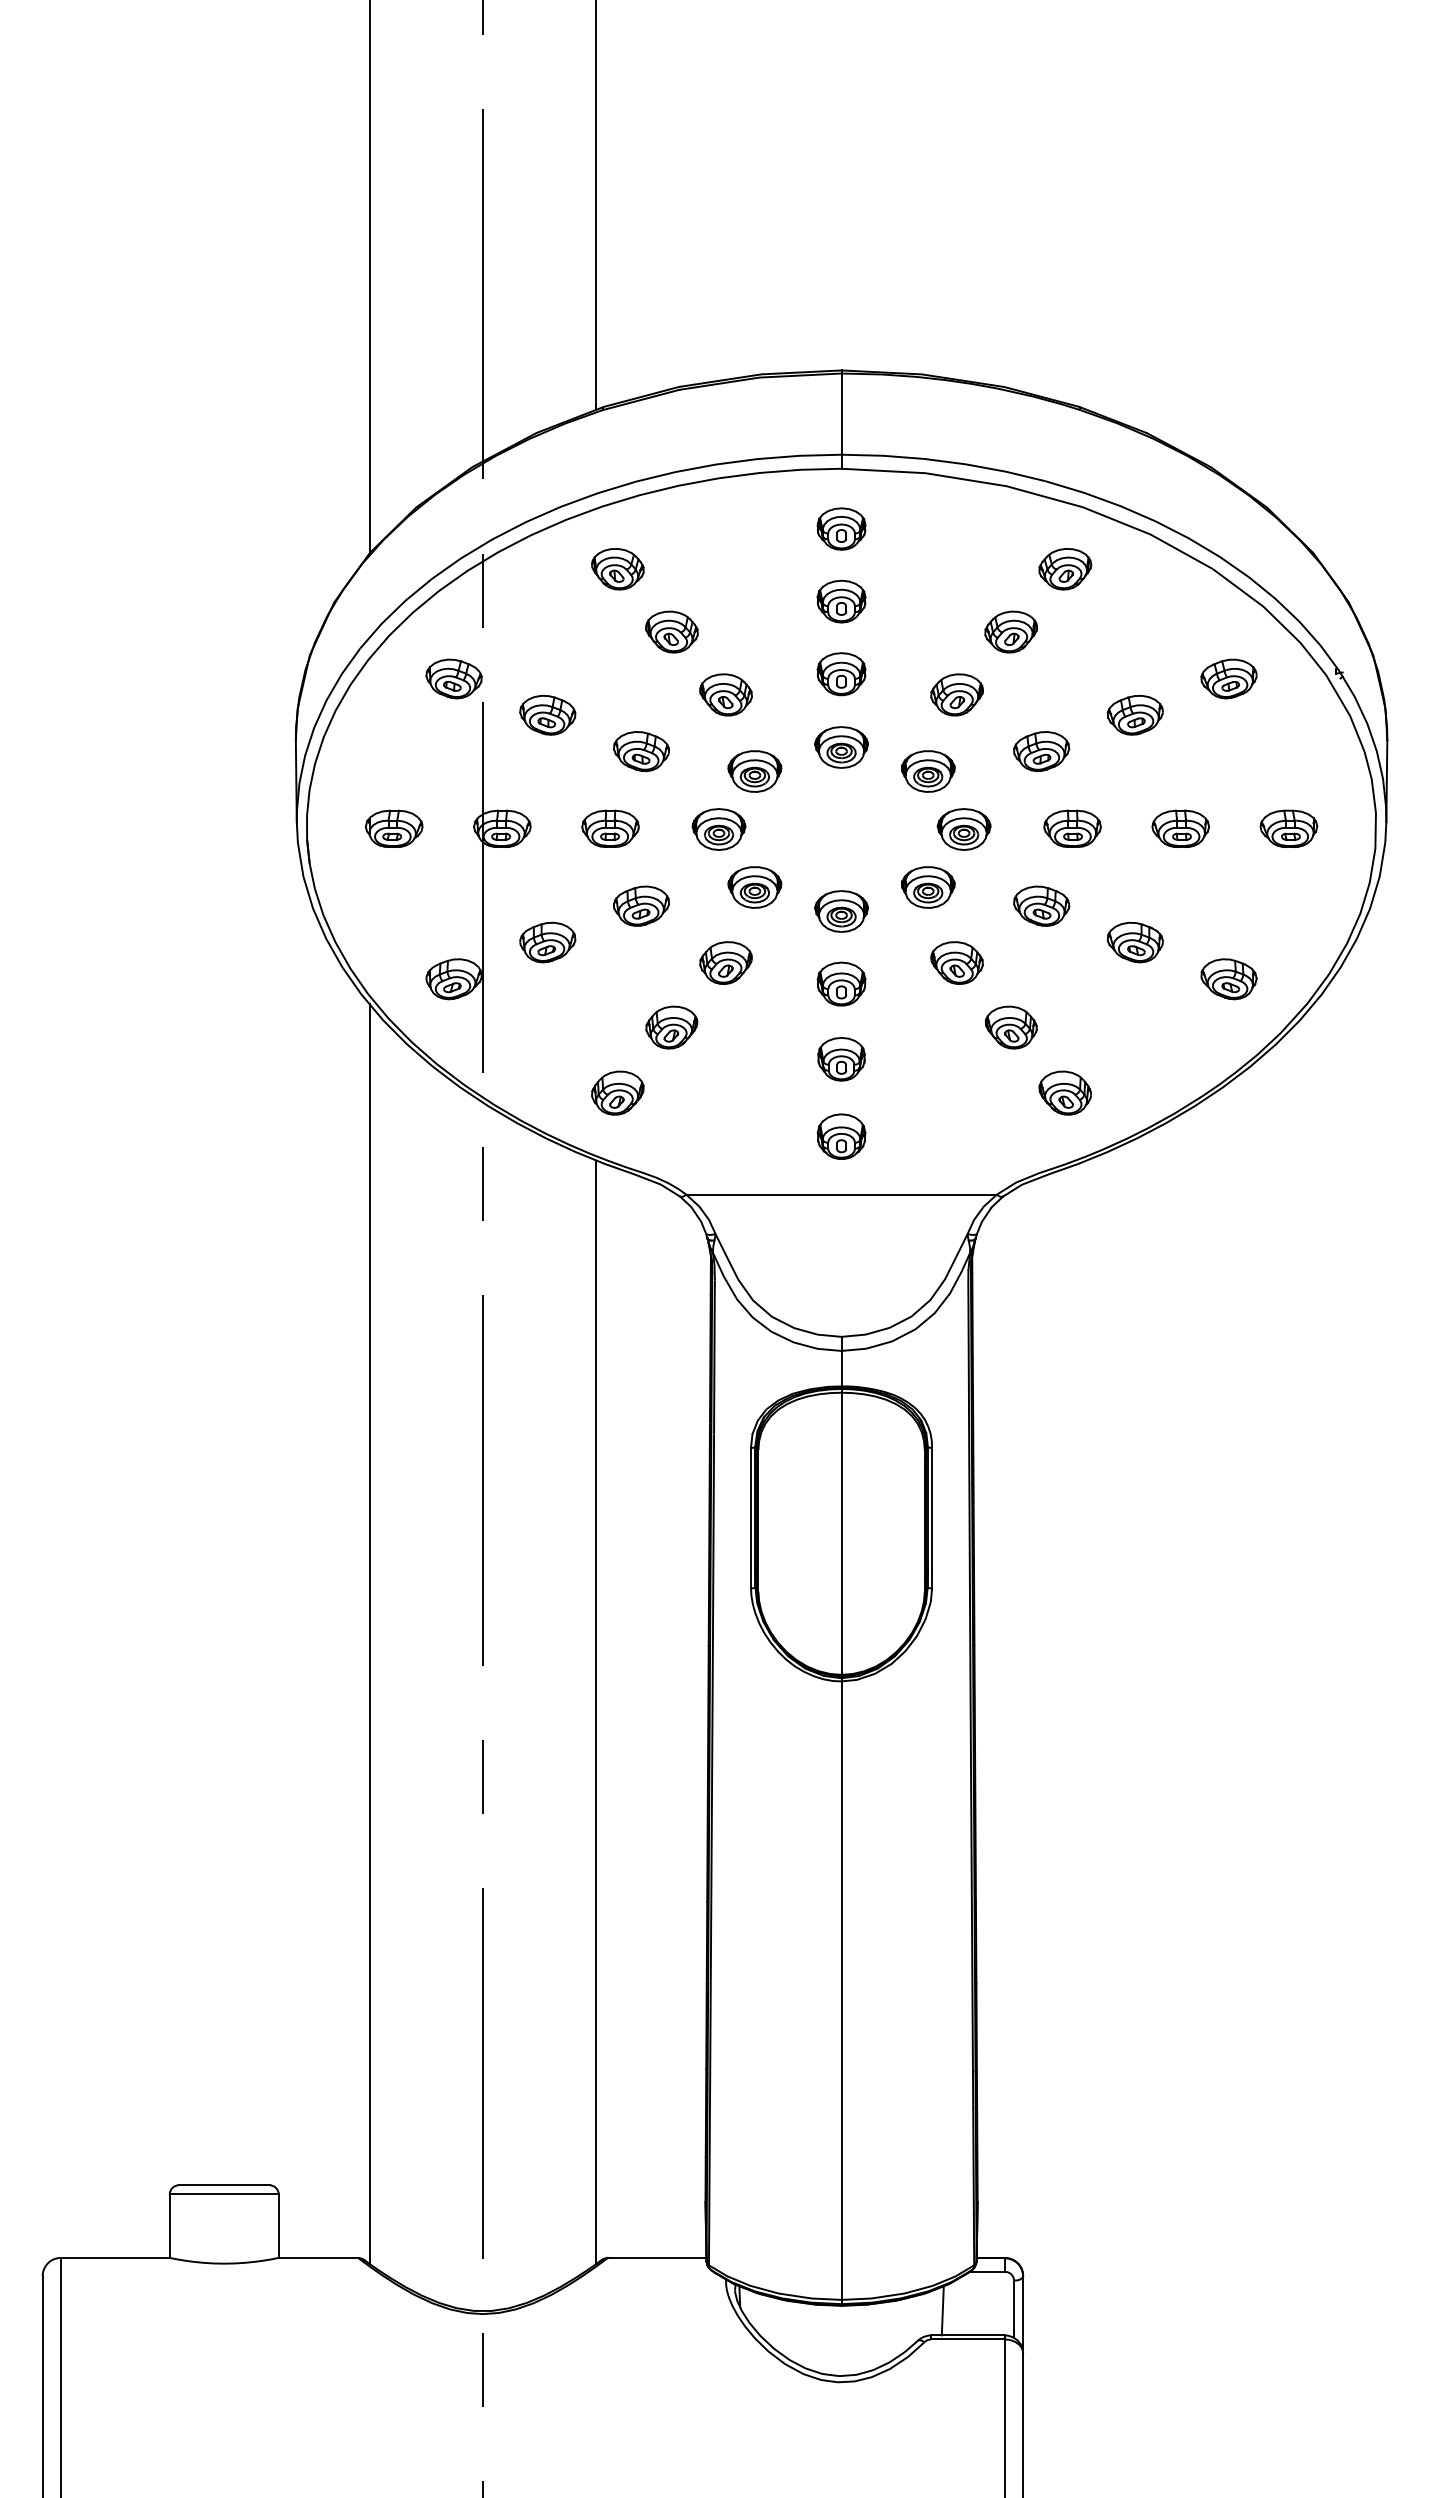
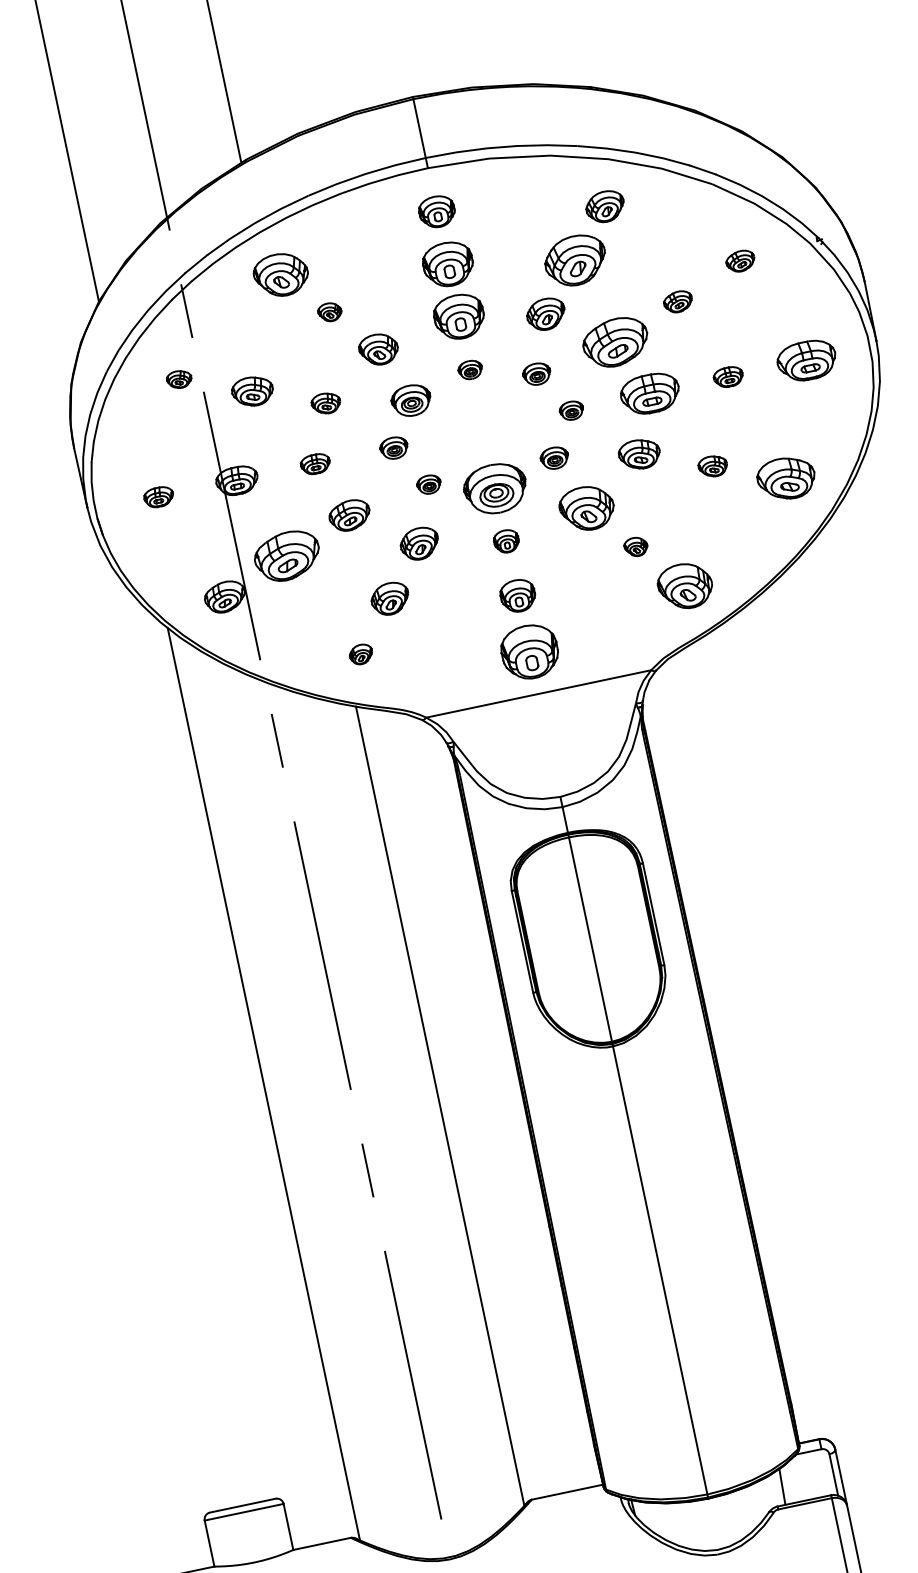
part: (617, 569) -> (281, 275), size x1.4
part: (841, 601) -> (448, 264), size x1.4
part: (671, 631) -> (329, 312), size x0.6
part: (1011, 631) -> (575, 260), size x1.6
part: (841, 674) -> (459, 317), size x1.4
part: (453, 678) -> (178, 379), size x0.6
part: (1228, 678) -> (740, 261), size x0.7
part: (1134, 715) -> (677, 302), size x0.7
part: (841, 747) -> (470, 370), size x0.6
part: (641, 751) -> (326, 403), size x0.7
part: (1041, 751) -> (615, 342), size x1.6
part: (928, 771) -> (537, 374), size x0.7
part: (394, 828) -> (159, 496), size x0.7
part: (610, 828) -> (315, 464), size x0.7
part: (1072, 828) -> (650, 393), size x1.4
part: (1180, 828) -> (728, 377), size x0.7
part: (1288, 828) -> (806, 360), size x1.4
part: (718, 829) -> (393, 448), size x0.7
part: (963, 829) -> (571, 410), size x0.6
part: (754, 887) -> (428, 484), size x0.6
part: (928, 887) -> (554, 458), size x0.7
part: (841, 911) -> (495, 488), size x1.6
part: (547, 942) -> (287, 556), size x1.6
part: (1135, 942) -> (713, 466), size x0.7
part: (956, 962) -> (586, 508), size x1.4
part: (1228, 979) -> (786, 479), size x1.4
part: (841, 983) -> (506, 541), size x0.7
part: (1010, 1027) -> (635, 547), size x0.6
part: (617, 1092) -> (360, 654), size x0.6
part: (1064, 1092) -> (684, 585), size x1.4
part: (841, 1136) -> (529, 651), size x1.6

